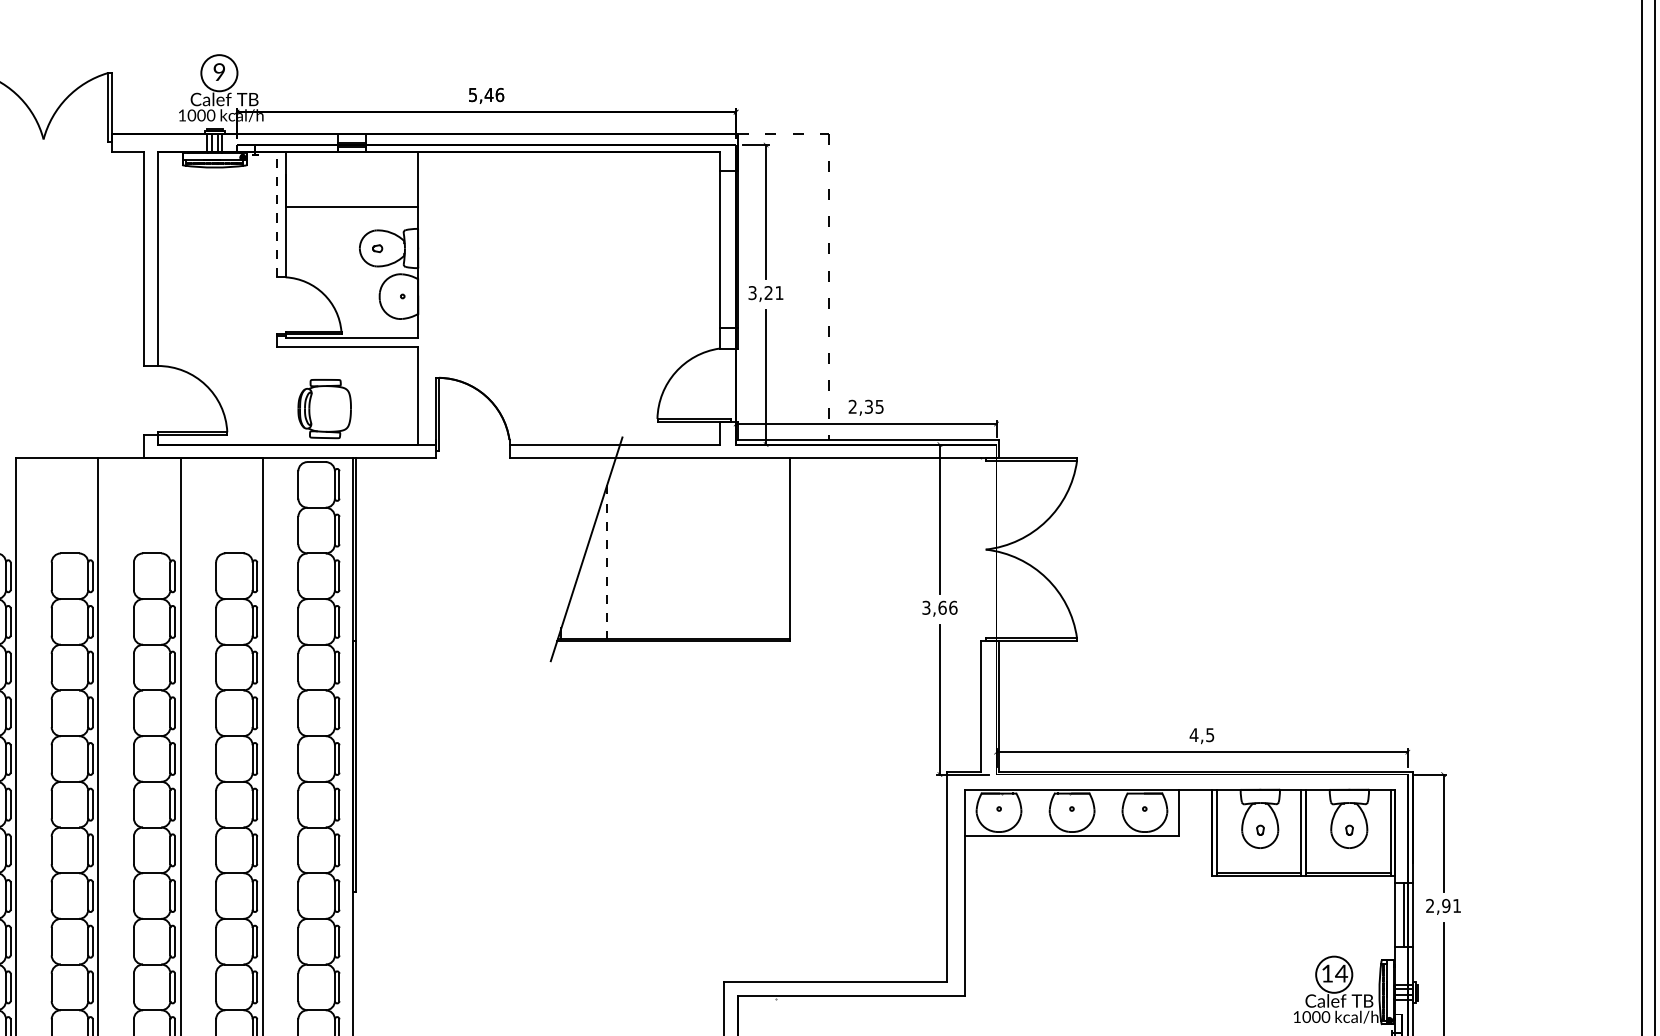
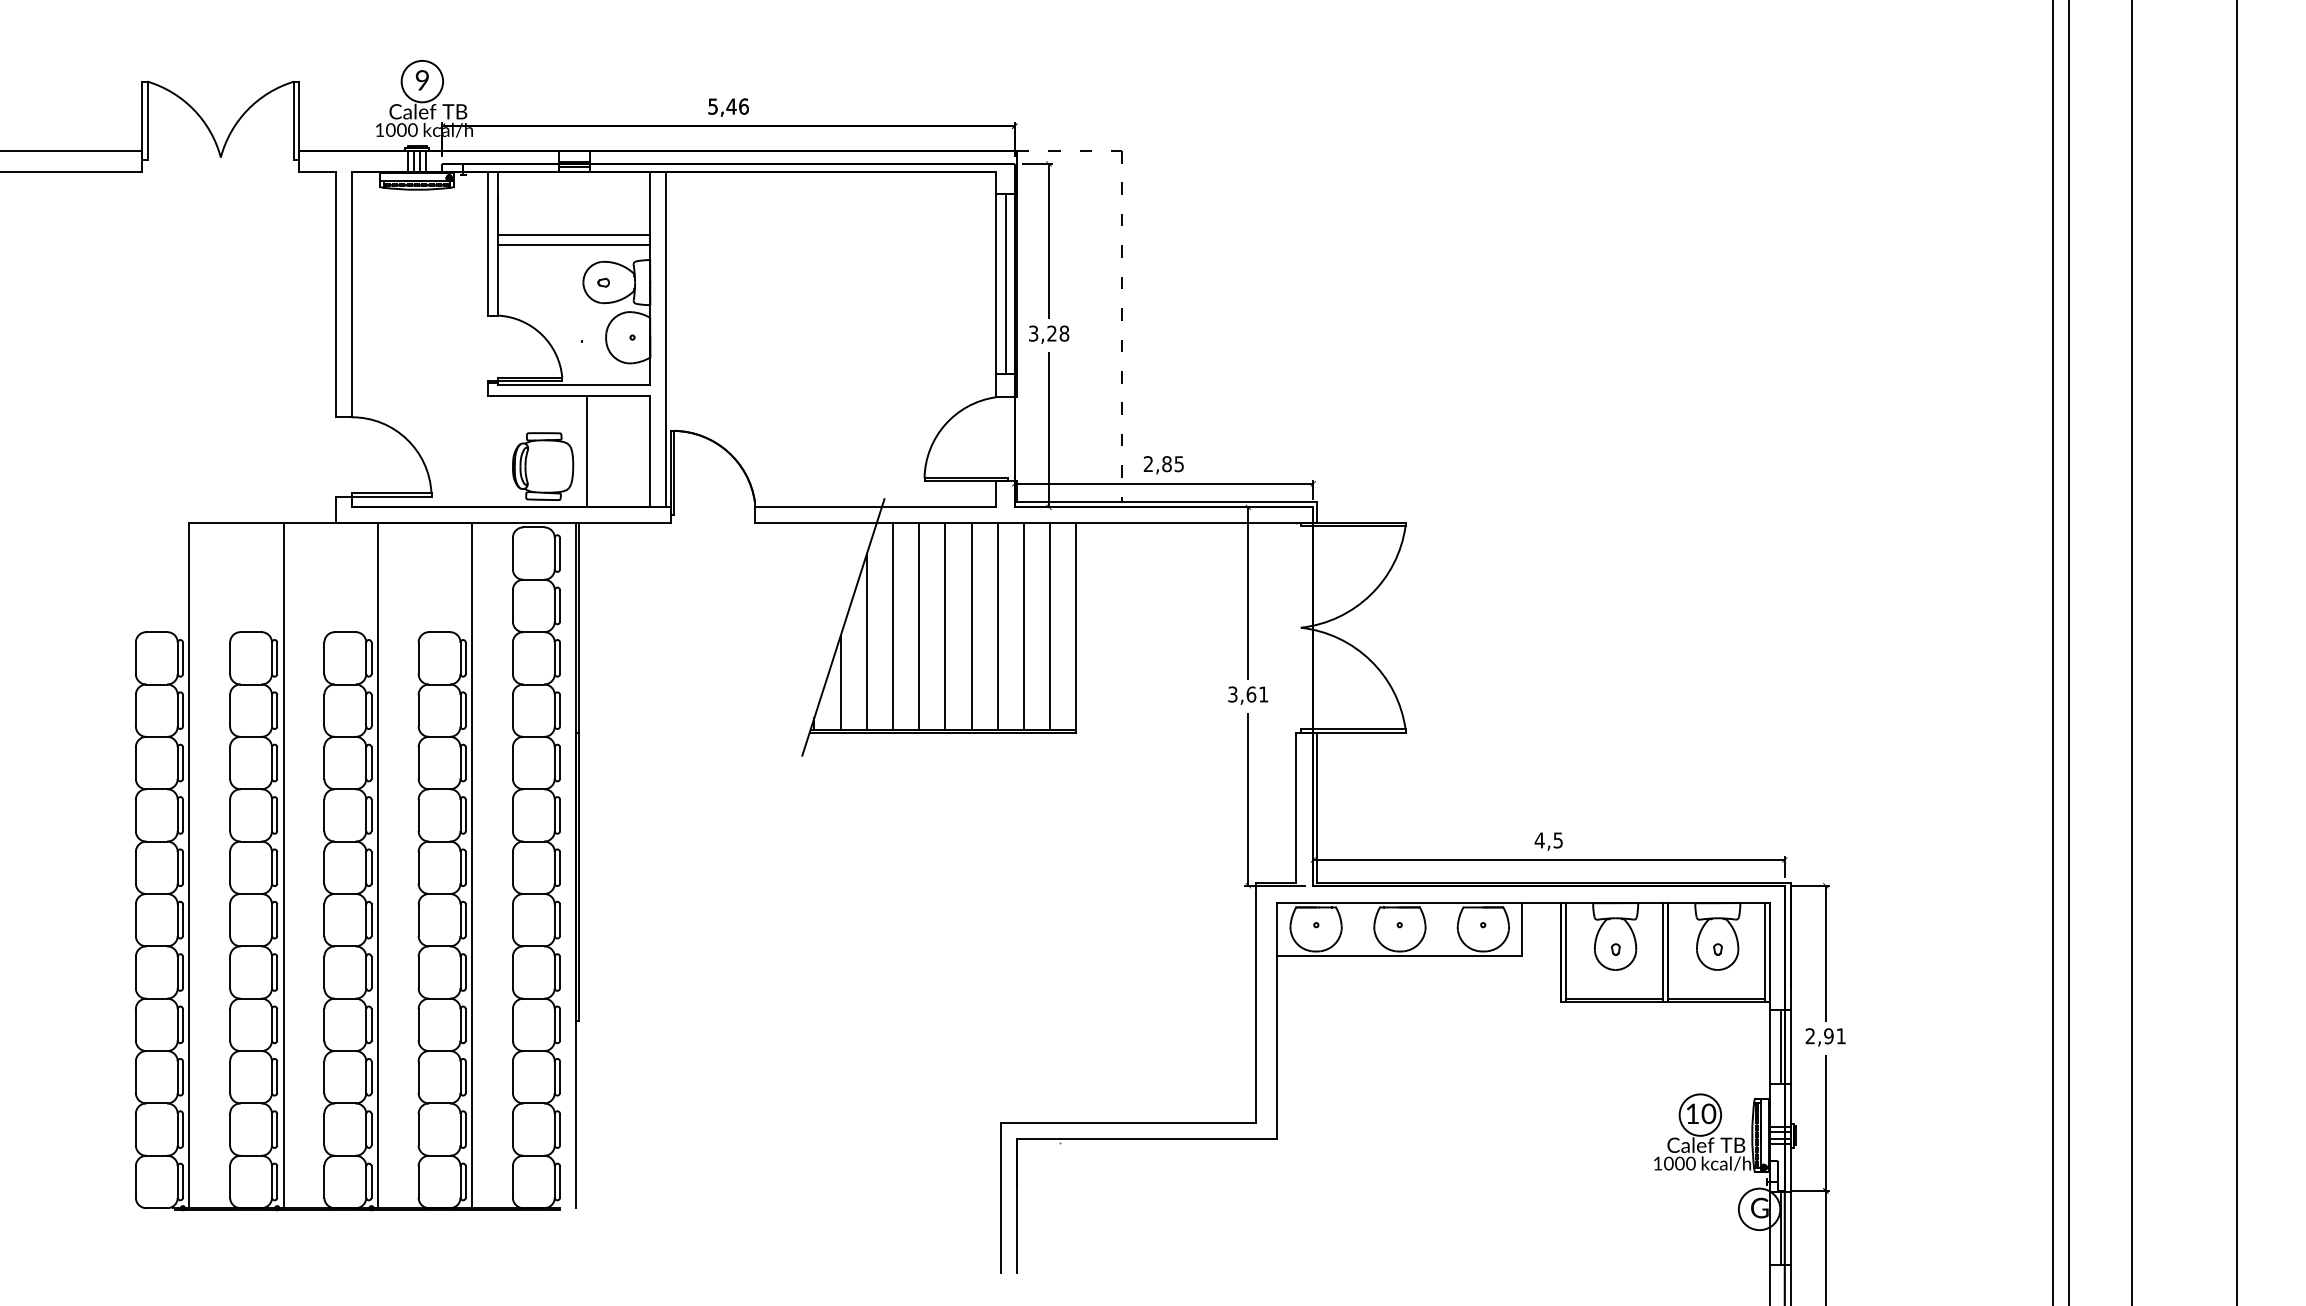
line: (276, 214) -> (487, 243), dashed -> solid
line: (352, 216) -> (574, 245), added
line: (728, 249) -> (1006, 283), added
text: (779, 292) -> (1064, 333), 3,21 -> 3,28
line: (431, 298) -> (665, 339), added
line: (363, 395) -> (587, 451), added
text: (868, 407) -> (1166, 464), 2,35 -> 2,85
line: (630, 548) -> (893, 626), added
line: (653, 548) -> (919, 626), added
line: (675, 548) -> (945, 626), added
line: (698, 548) -> (971, 626), added
line: (721, 548) -> (997, 626), added
line: (743, 548) -> (1023, 626), added
line: (767, 548) -> (1050, 626), added
line: (606, 561) -> (866, 641), dashed -> solid
line: (584, 597) -> (840, 682), added
text: (953, 607) -> (1263, 694), 3,66 -> 3,61
text: (1341, 973) -> (1708, 1113), 14 -> 10

